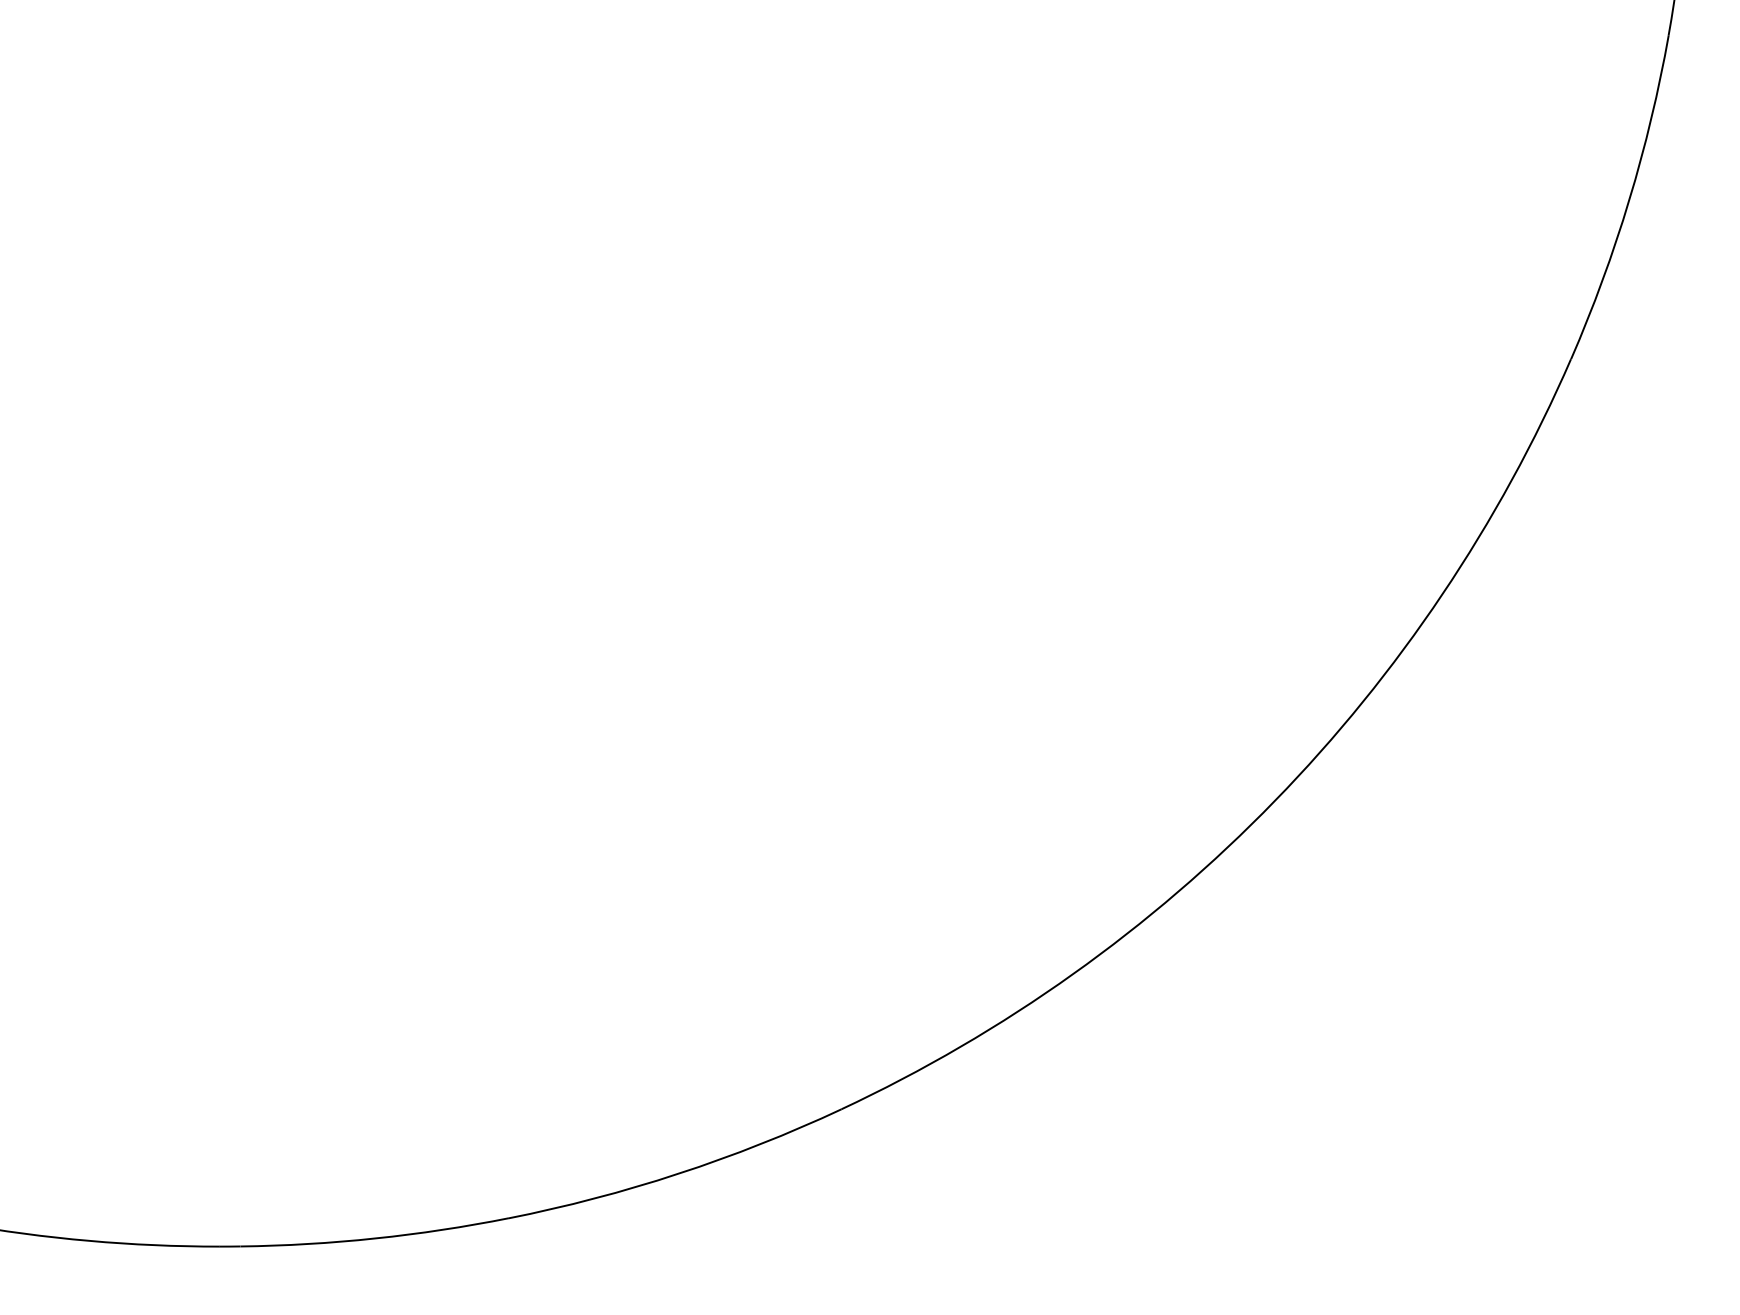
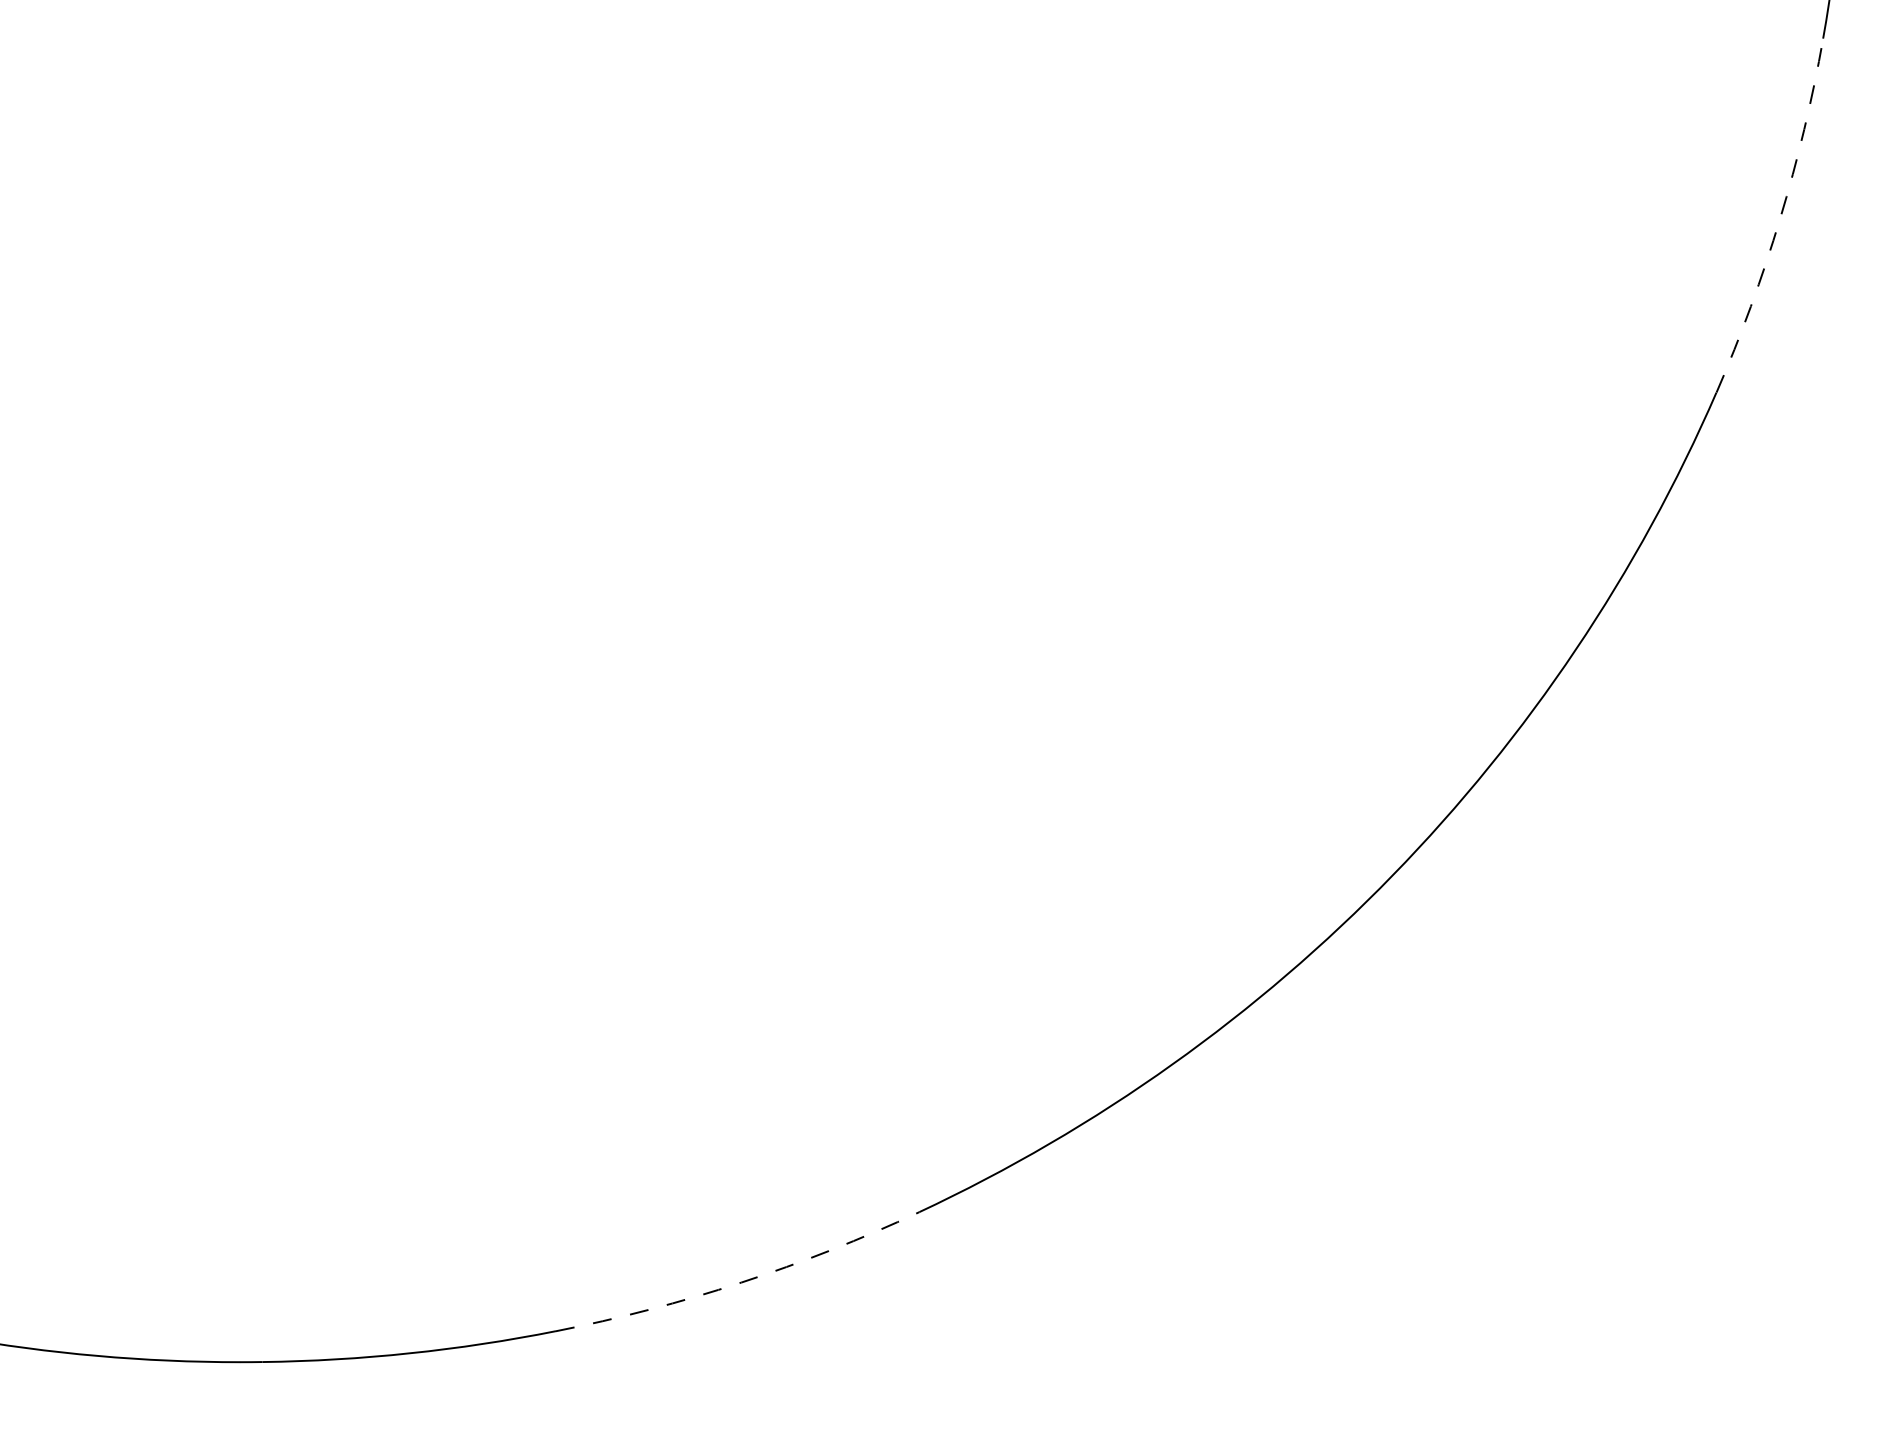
arc: (1629, 199) -> (1780, 218), solid -> dashed
arc: (678, 1173) -> (741, 1282), solid -> dashed

